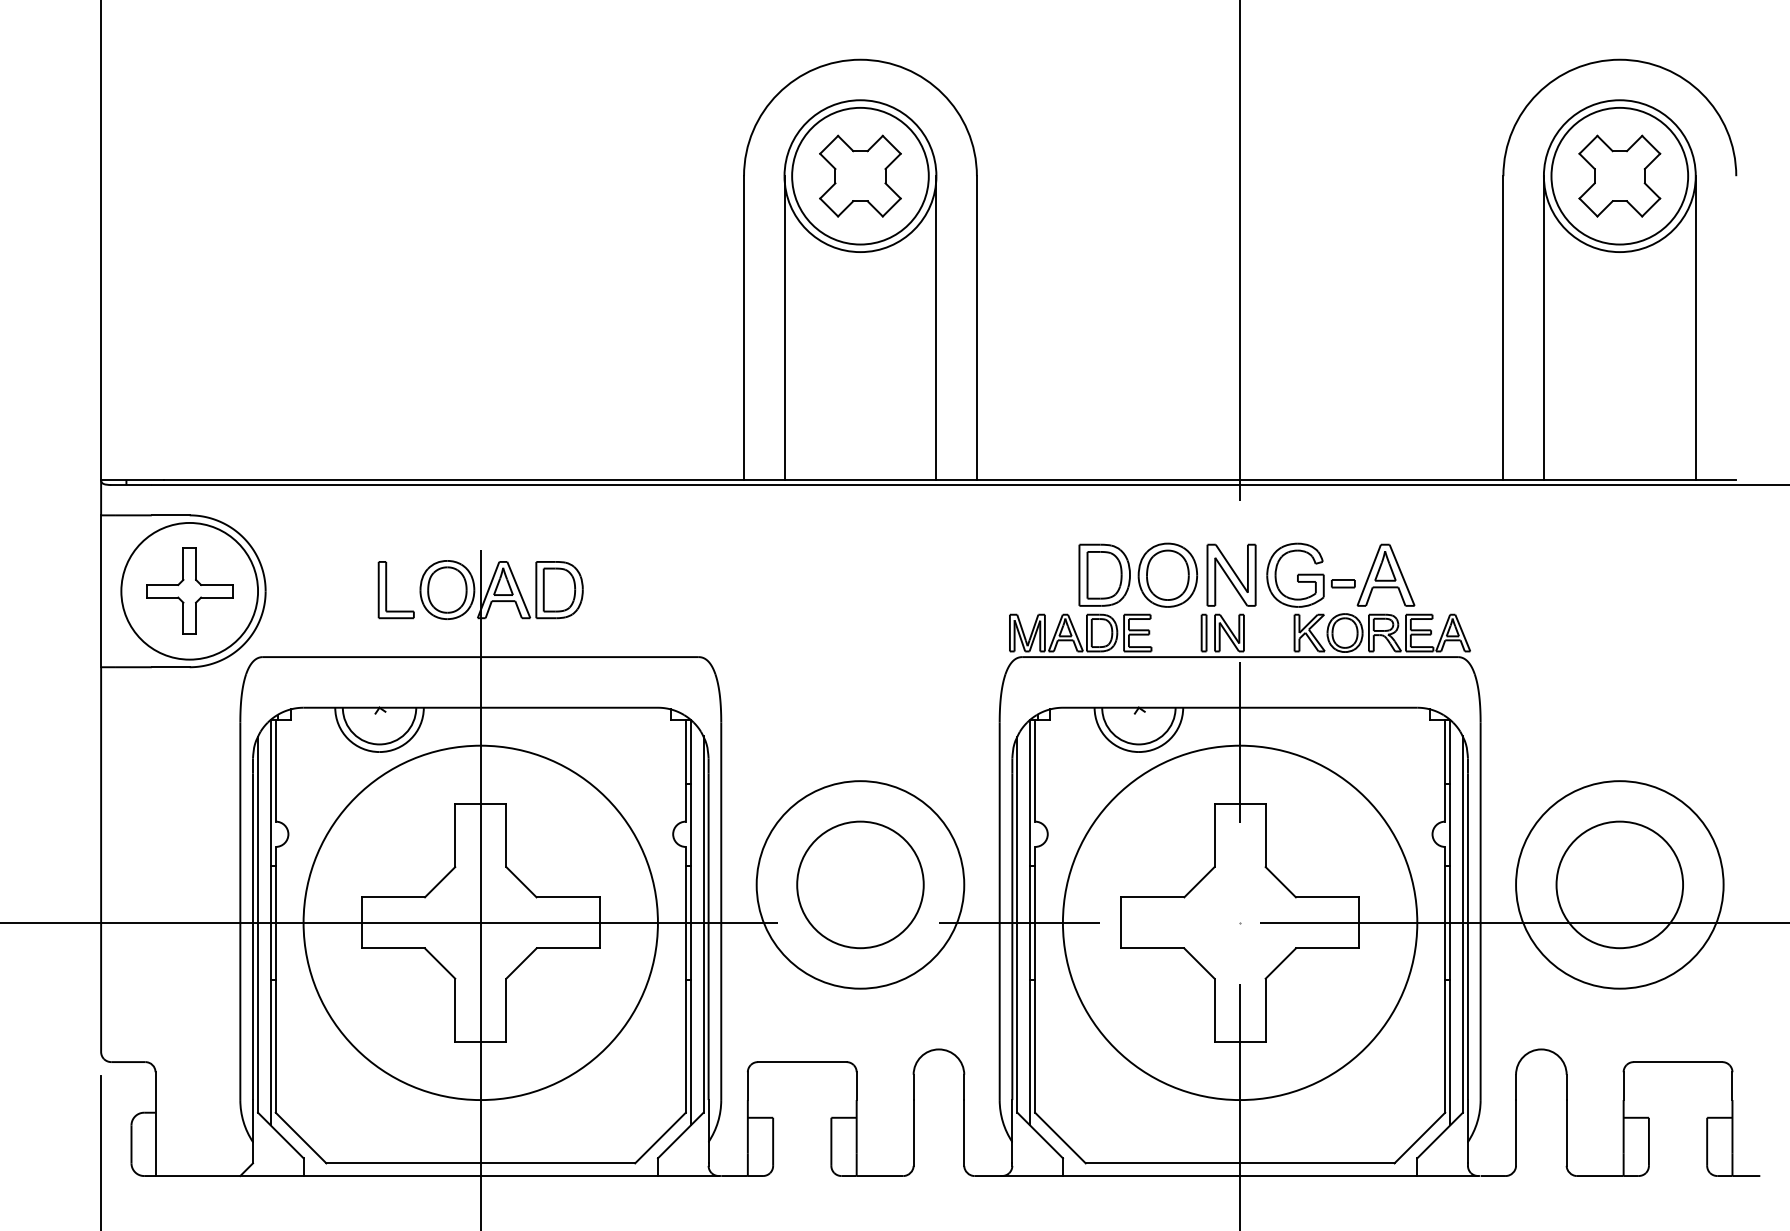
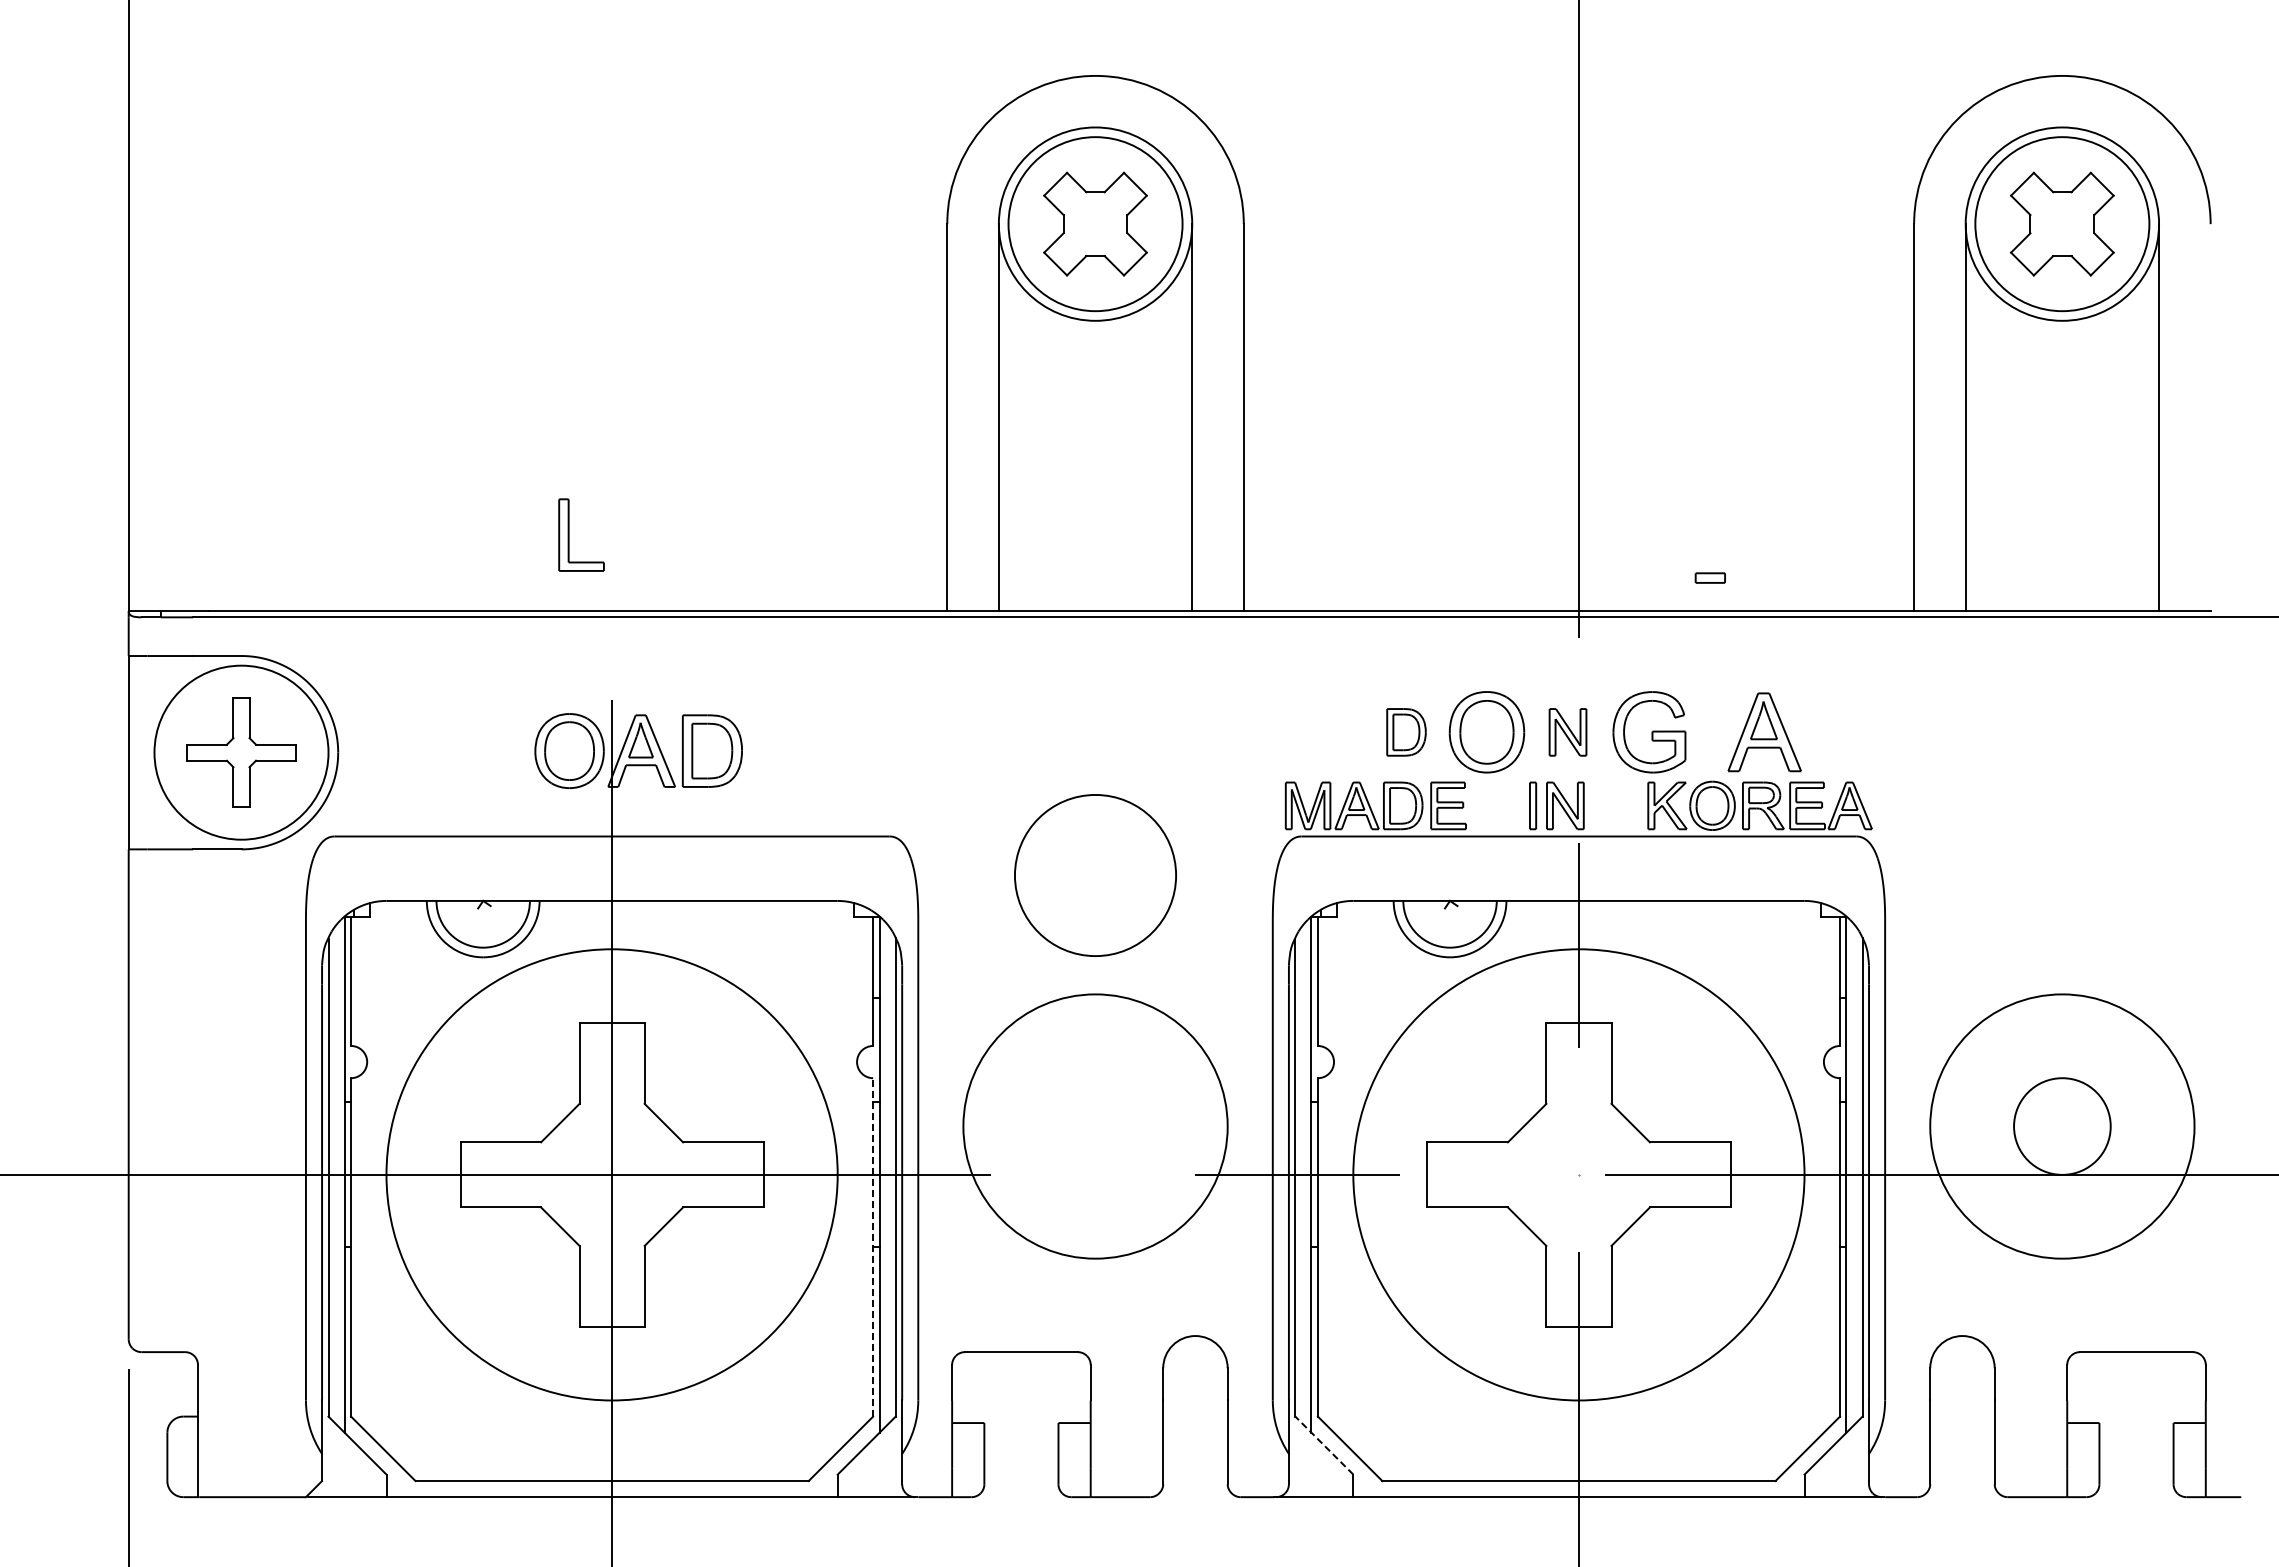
part: (1104, 575) -> (1406, 732), size x0.6
part: (1231, 575) -> (1567, 732), size x0.6
part: (1342, 583) -> (1709, 577), moved
part: (386, 589) -> (569, 534), moved
circle: (860, 884) -> (1095, 875), moved
circle: (1619, 884) -> (2061, 1126), size x0.6
line: (686, 979) -> (873, 1246), solid -> dashed
line: (1040, 1135) -> (1324, 1445), solid -> dashed

